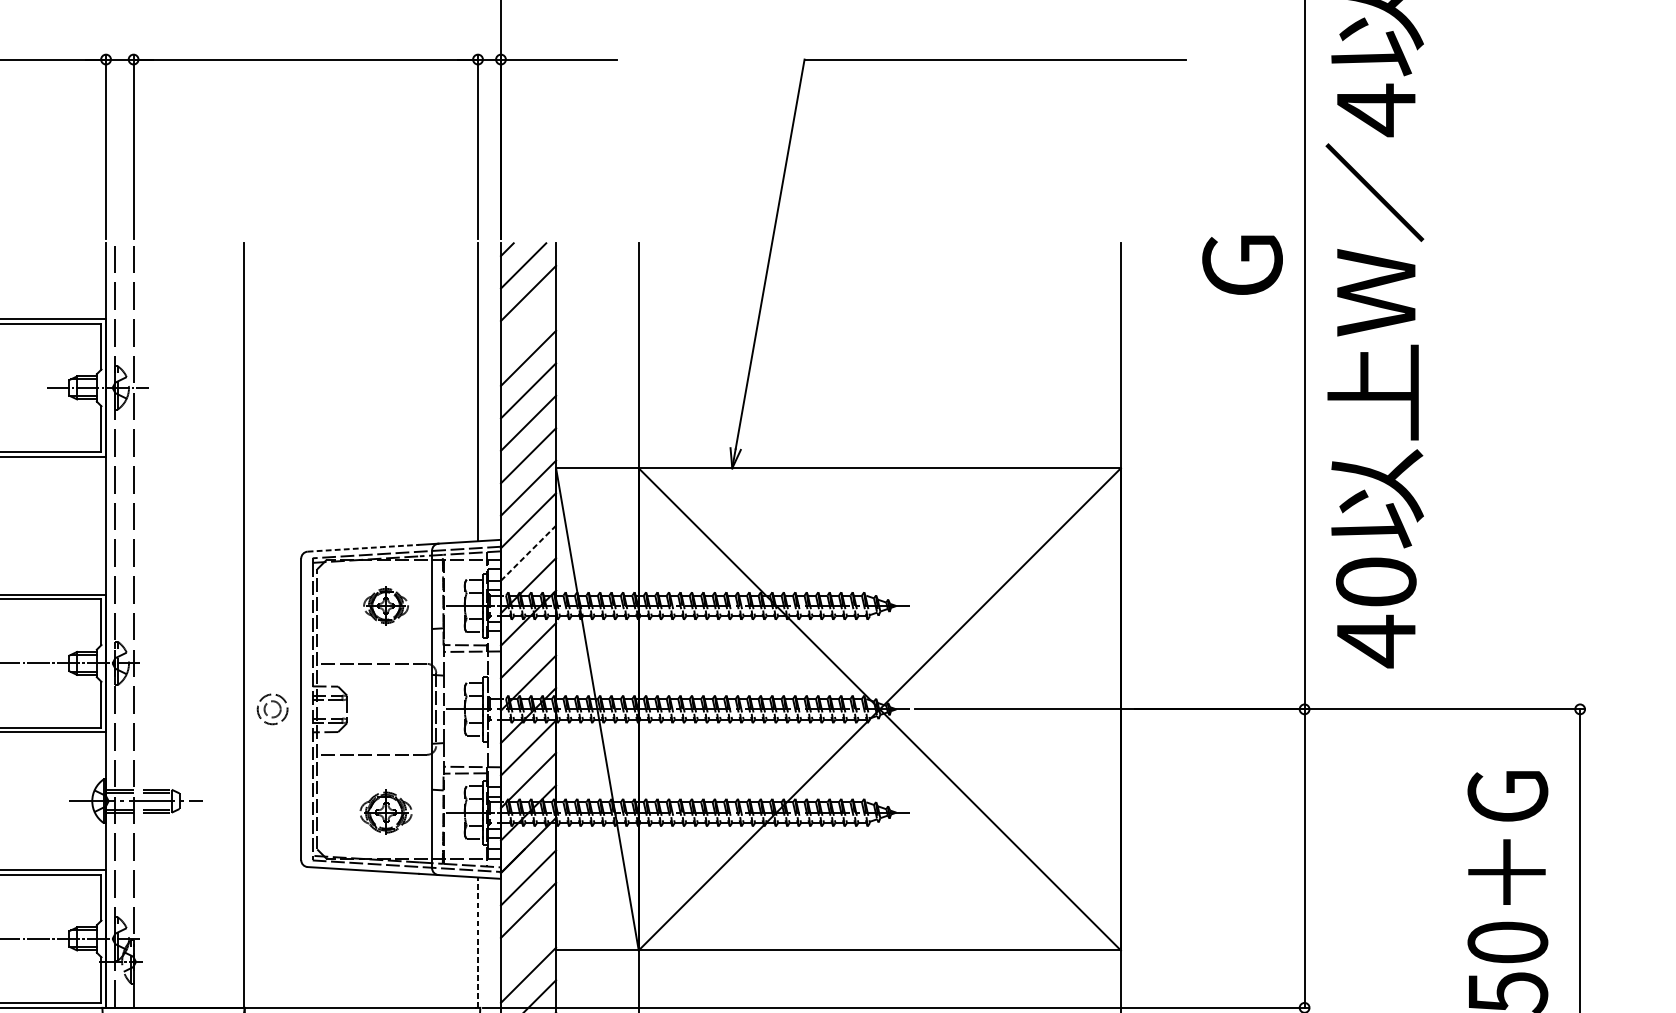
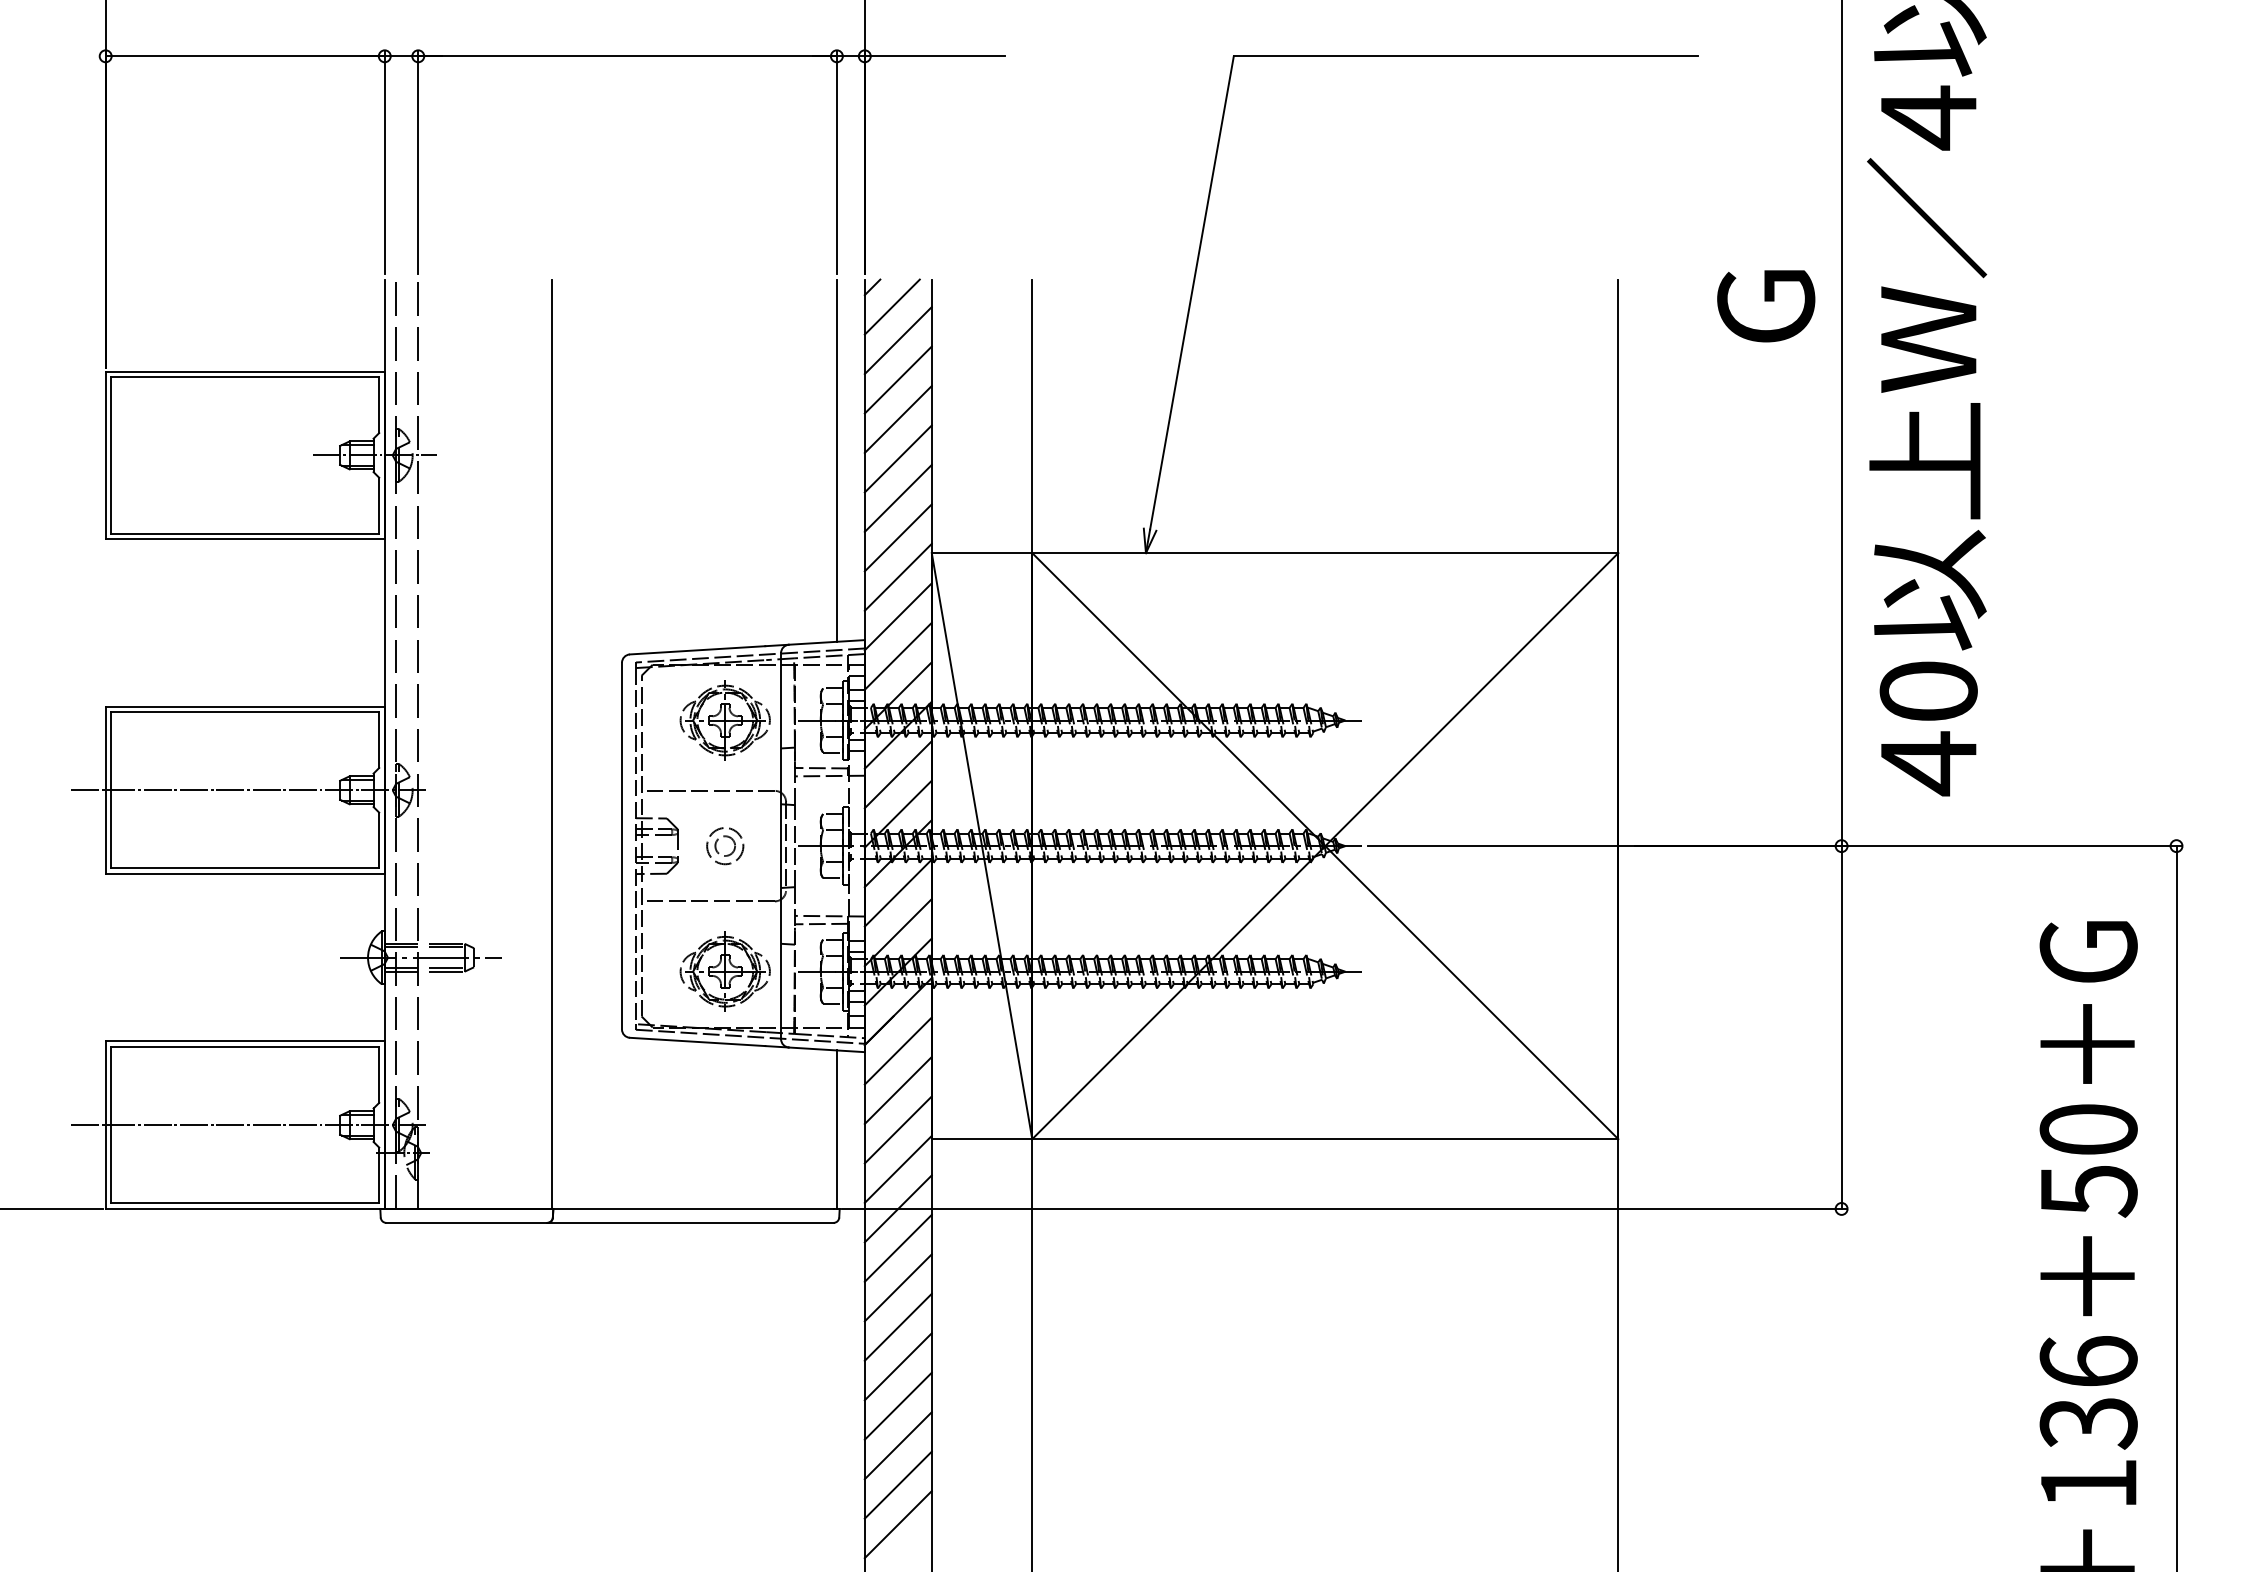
line: (527, 325) -> (897, 379), added
line: (363, 548) -> (697, 650), dashed -> solid
line: (528, 553) -> (898, 656), dashed -> solid
part: (385, 606) -> (724, 720), size x1.67
part: (279, 711) -> (733, 848), moved
part: (385, 812) -> (724, 971), size x1.43
line: (477, 942) -> (836, 1129), dashed -> solid
line: (527, 942) -> (897, 1129), added

